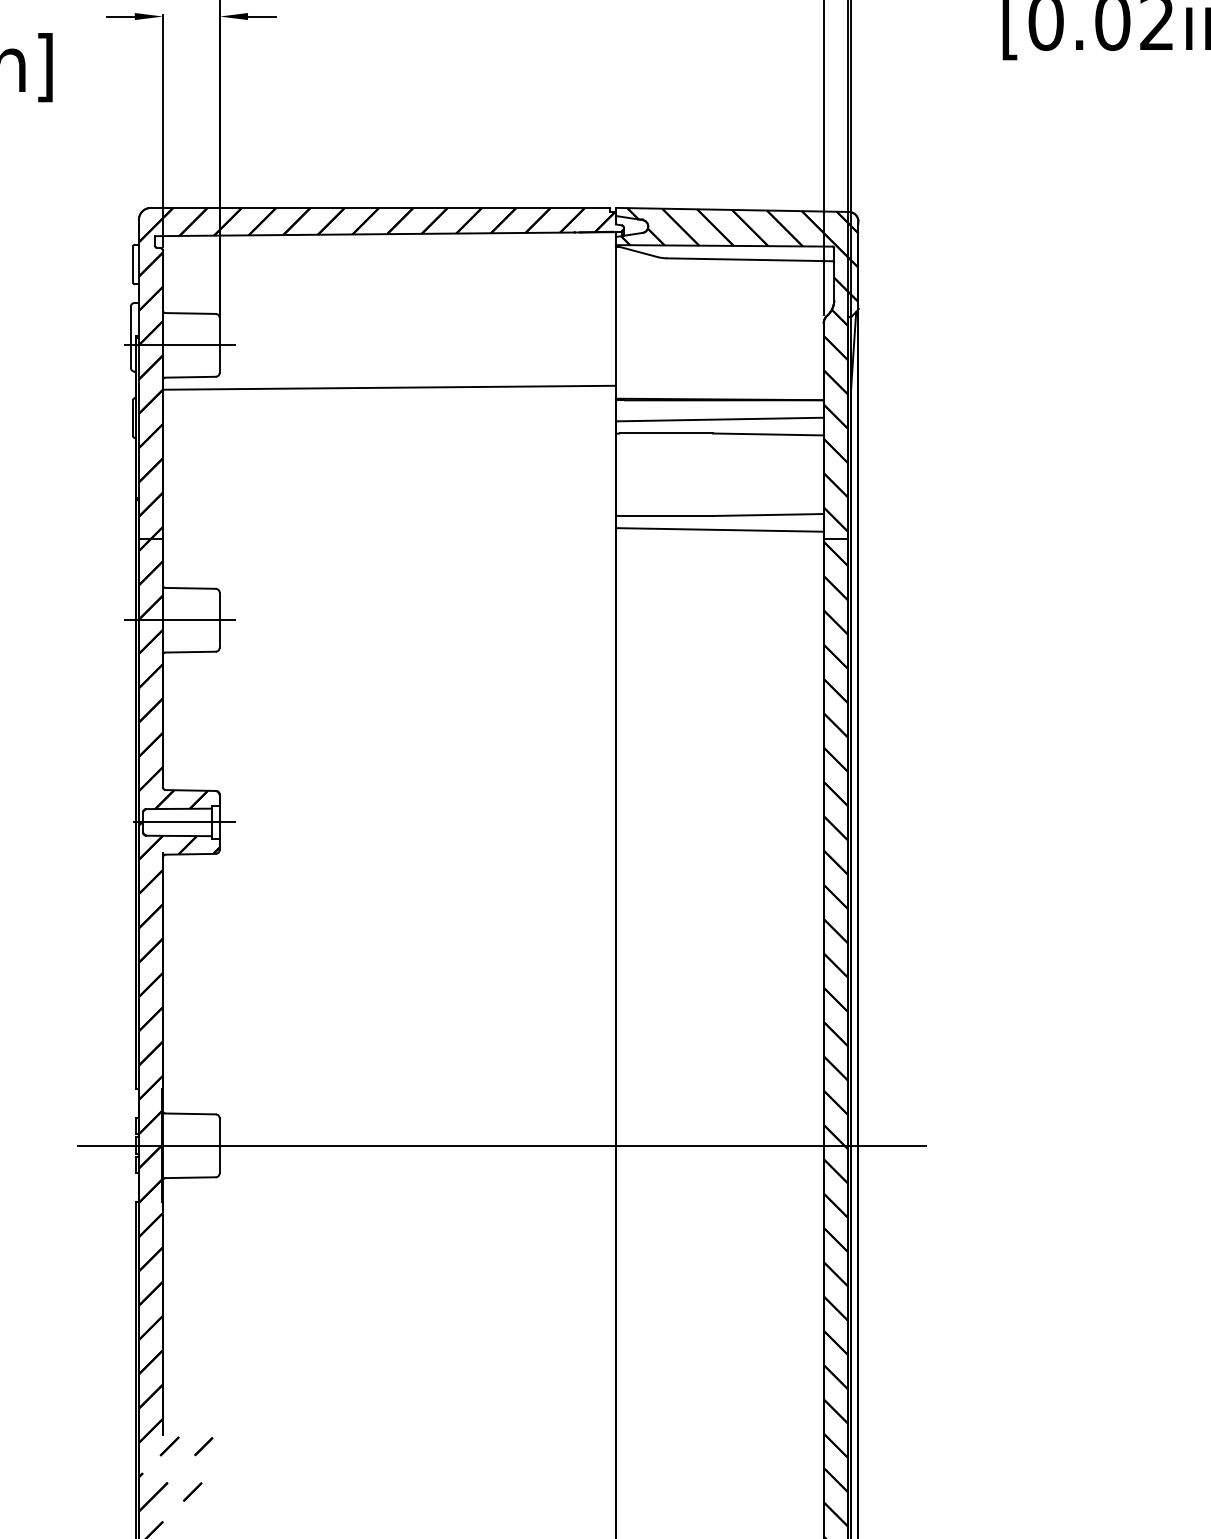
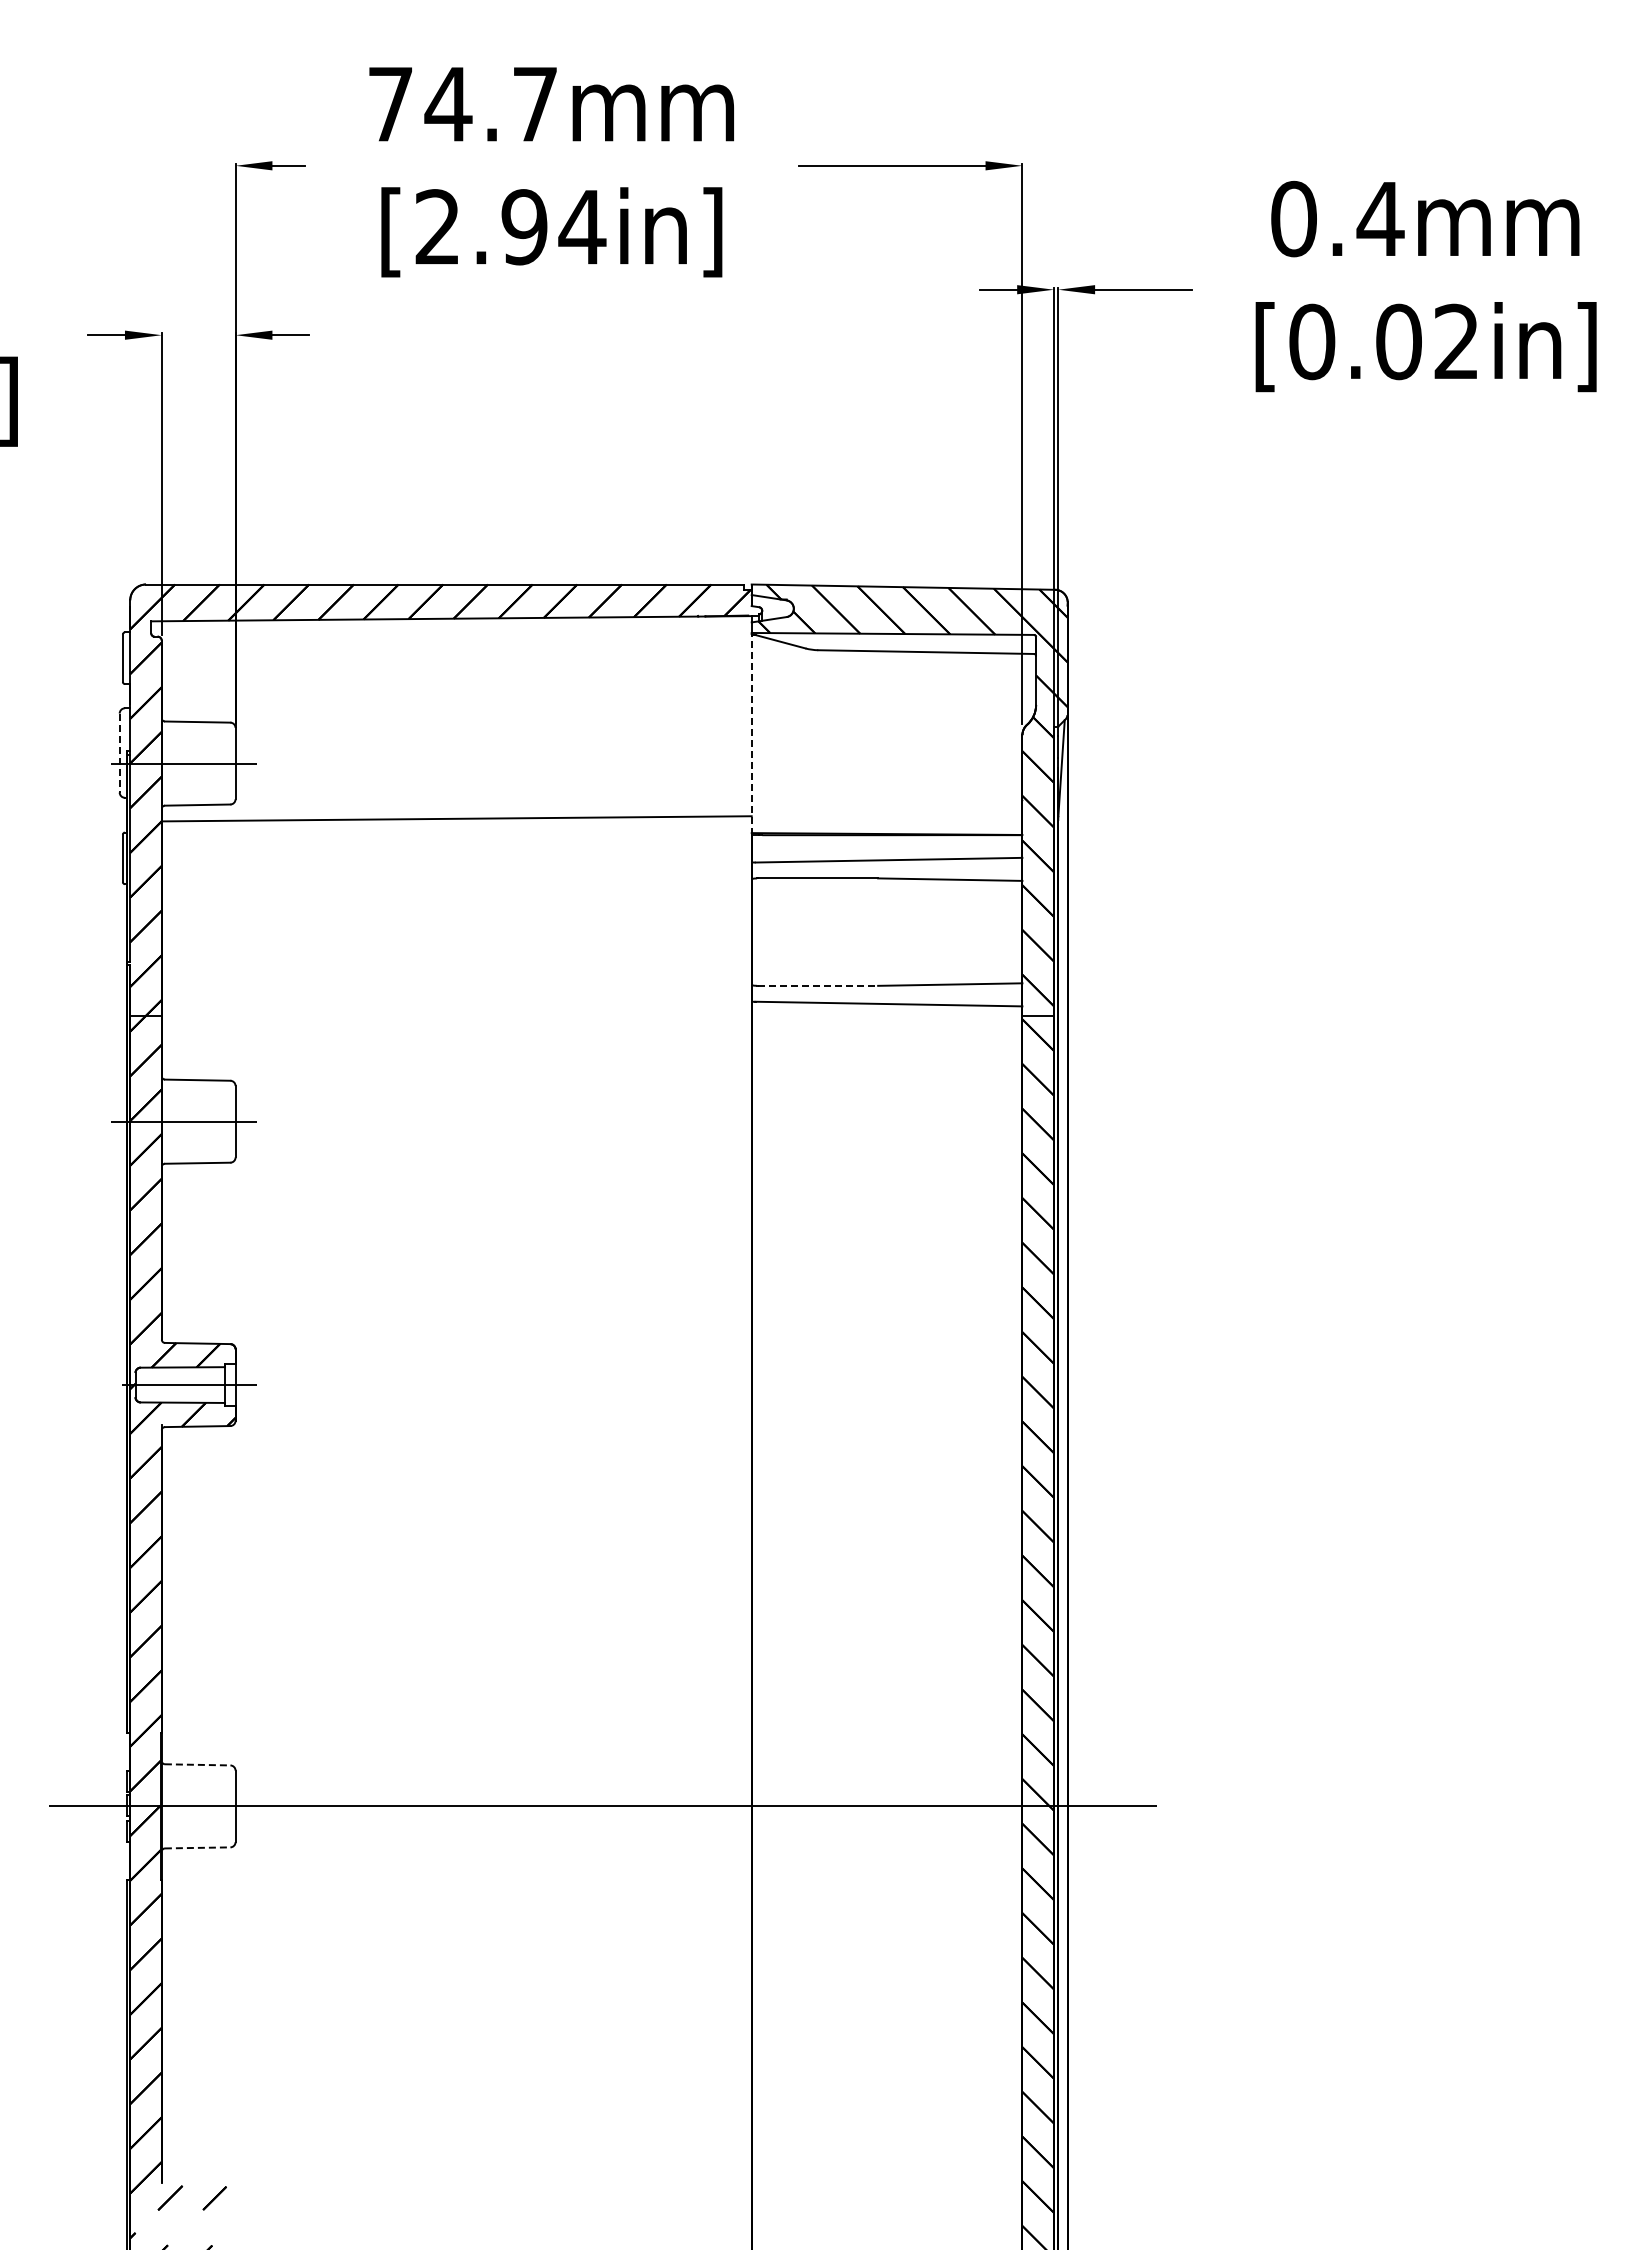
line: (615, 323) -> (751, 734), solid -> dashed
line: (130, 337) -> (119, 753), solid -> dashed
line: (667, 515) -> (818, 985), solid -> dashed
line: (190, 1113) -> (197, 1764), solid -> dashed
line: (190, 1177) -> (197, 1847), solid -> dashed

